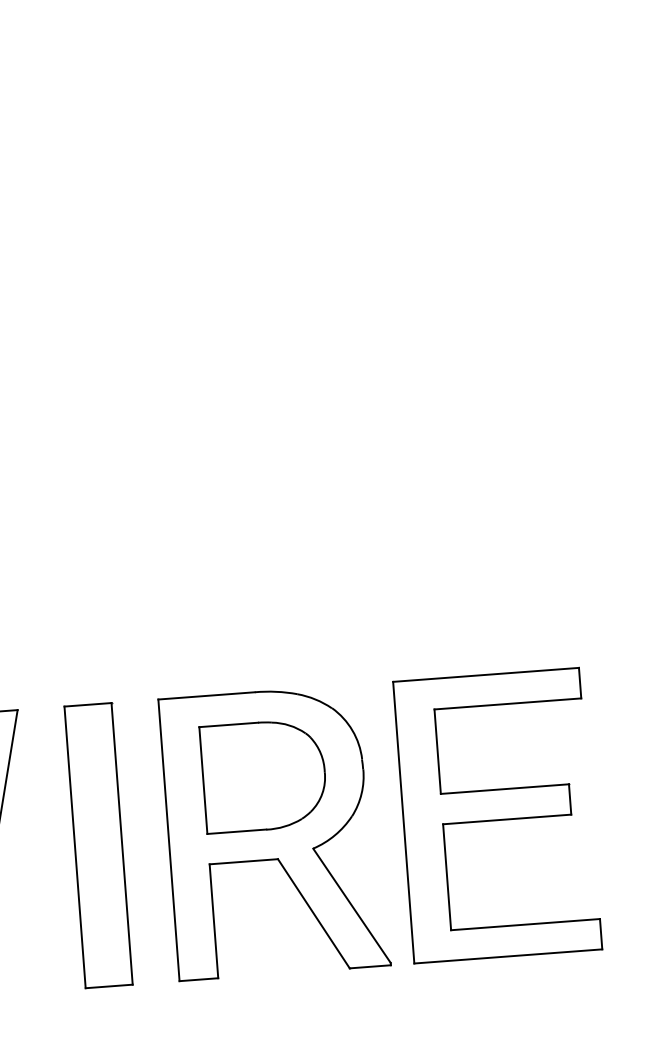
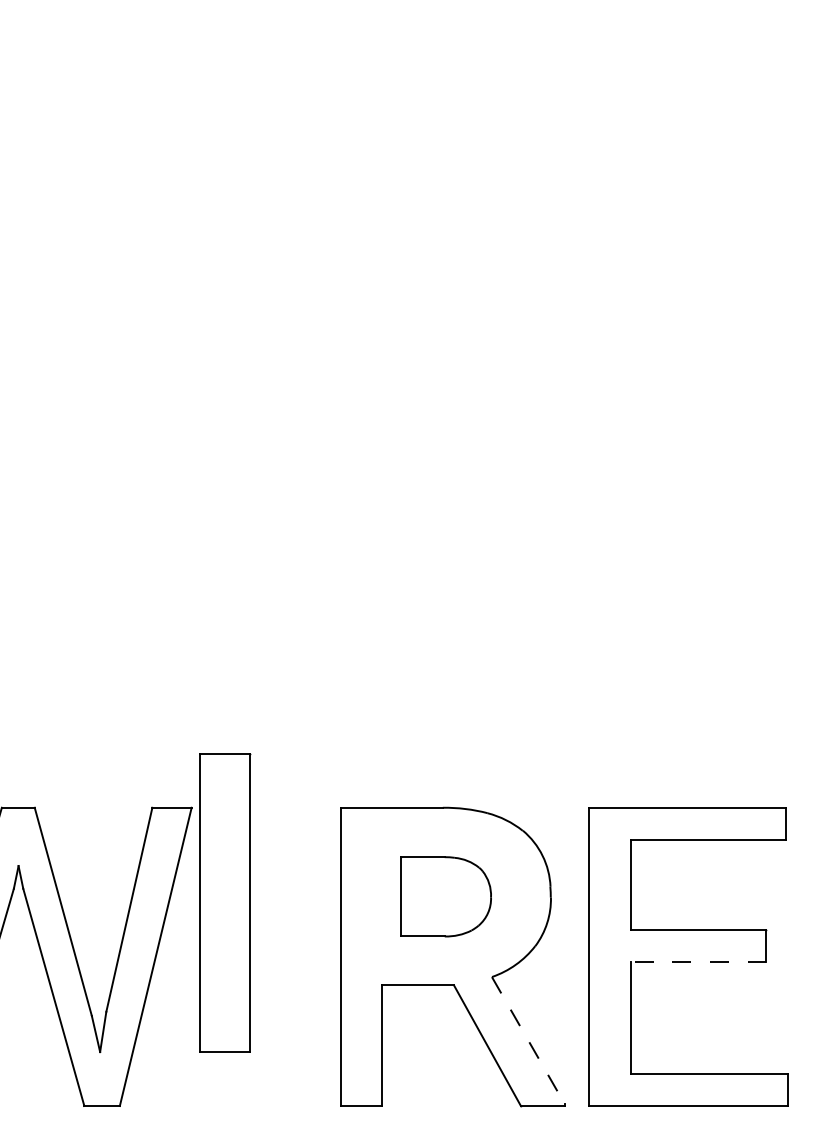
part: (264, 775) -> (446, 896), size x0.7
line: (507, 819) -> (698, 961), solid -> dashed
part: (98, 845) -> (225, 902), moved
line: (352, 905) -> (528, 1040), solid -> dashed

